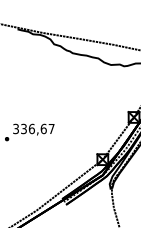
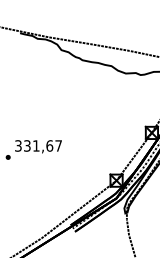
text: (31, 128) -> (35, 145), 336,67 -> 331,67

